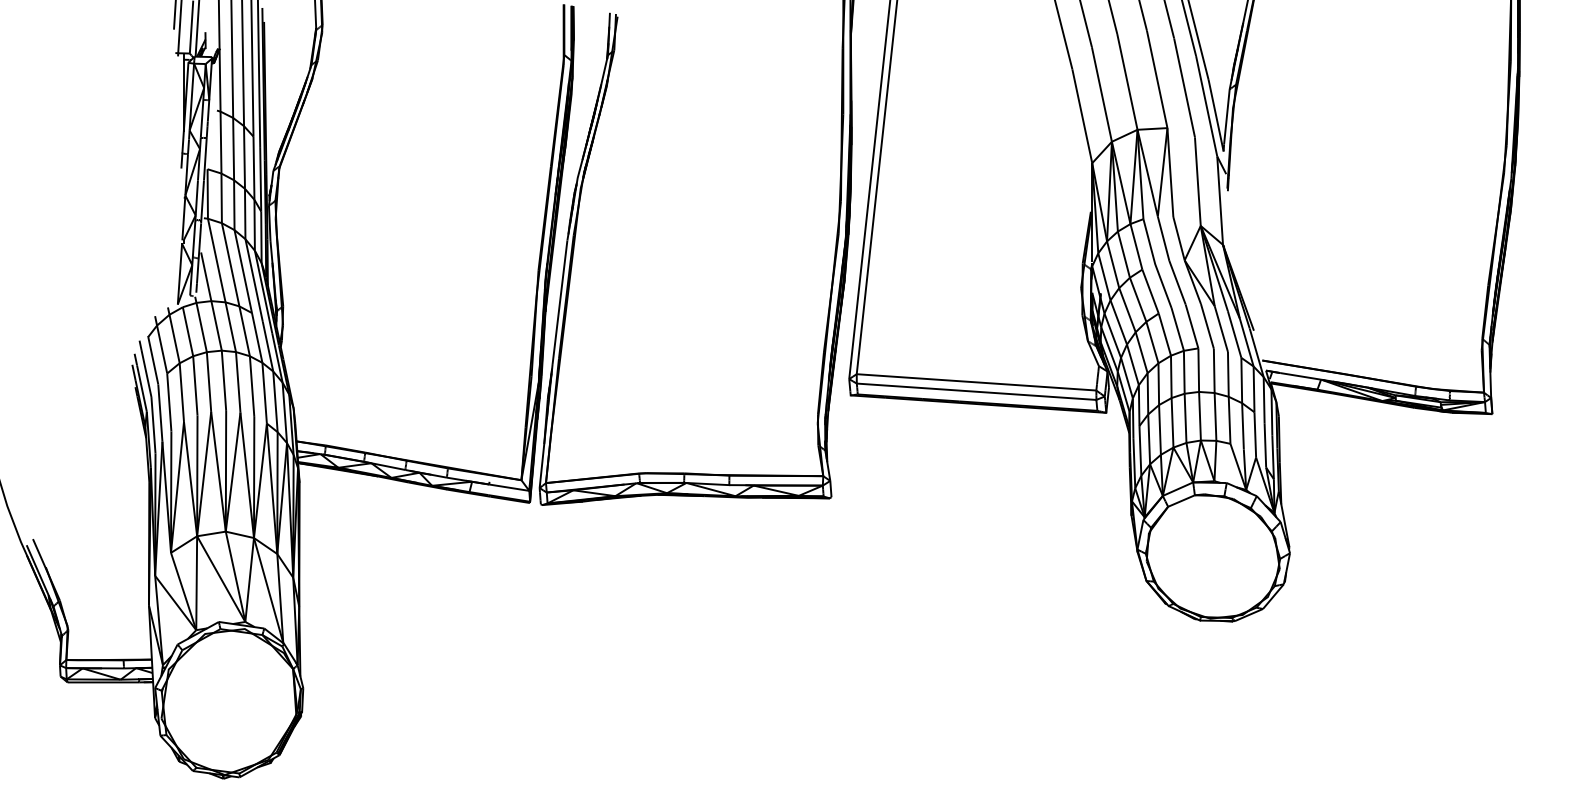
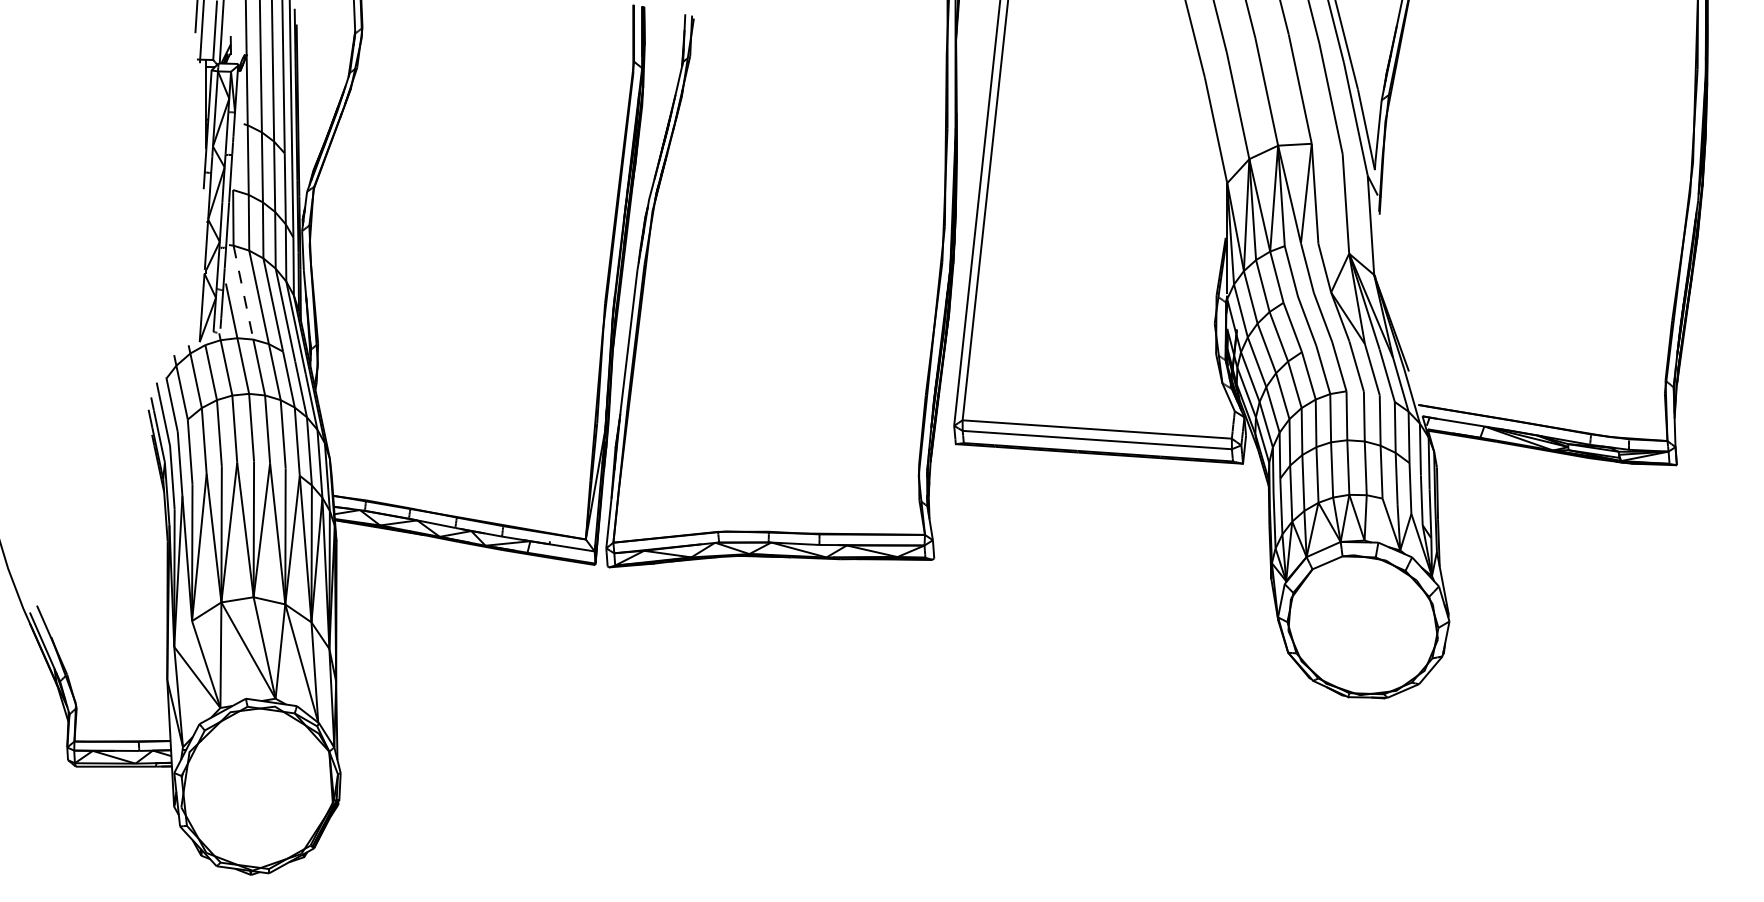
line: (216, 260) -> (243, 292), solid -> dashed

